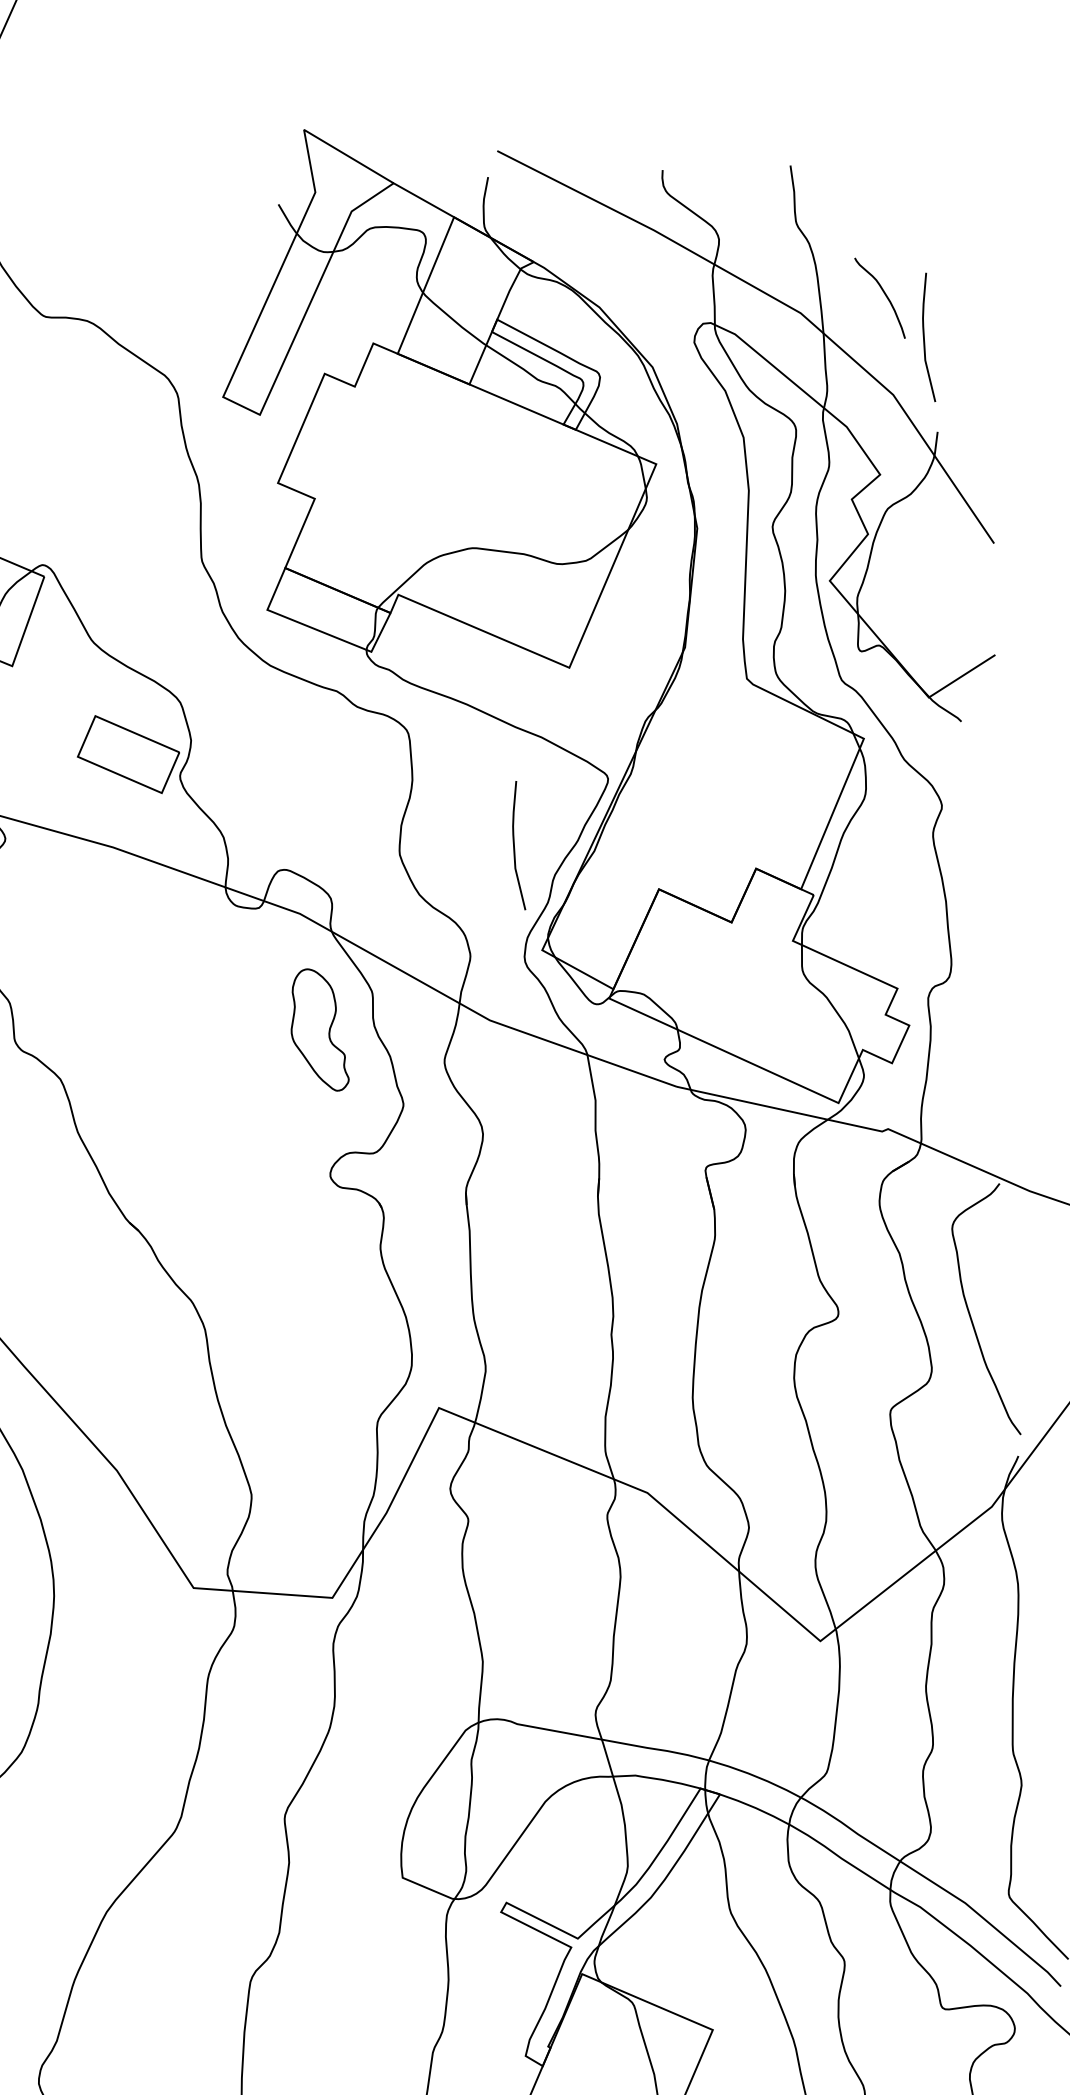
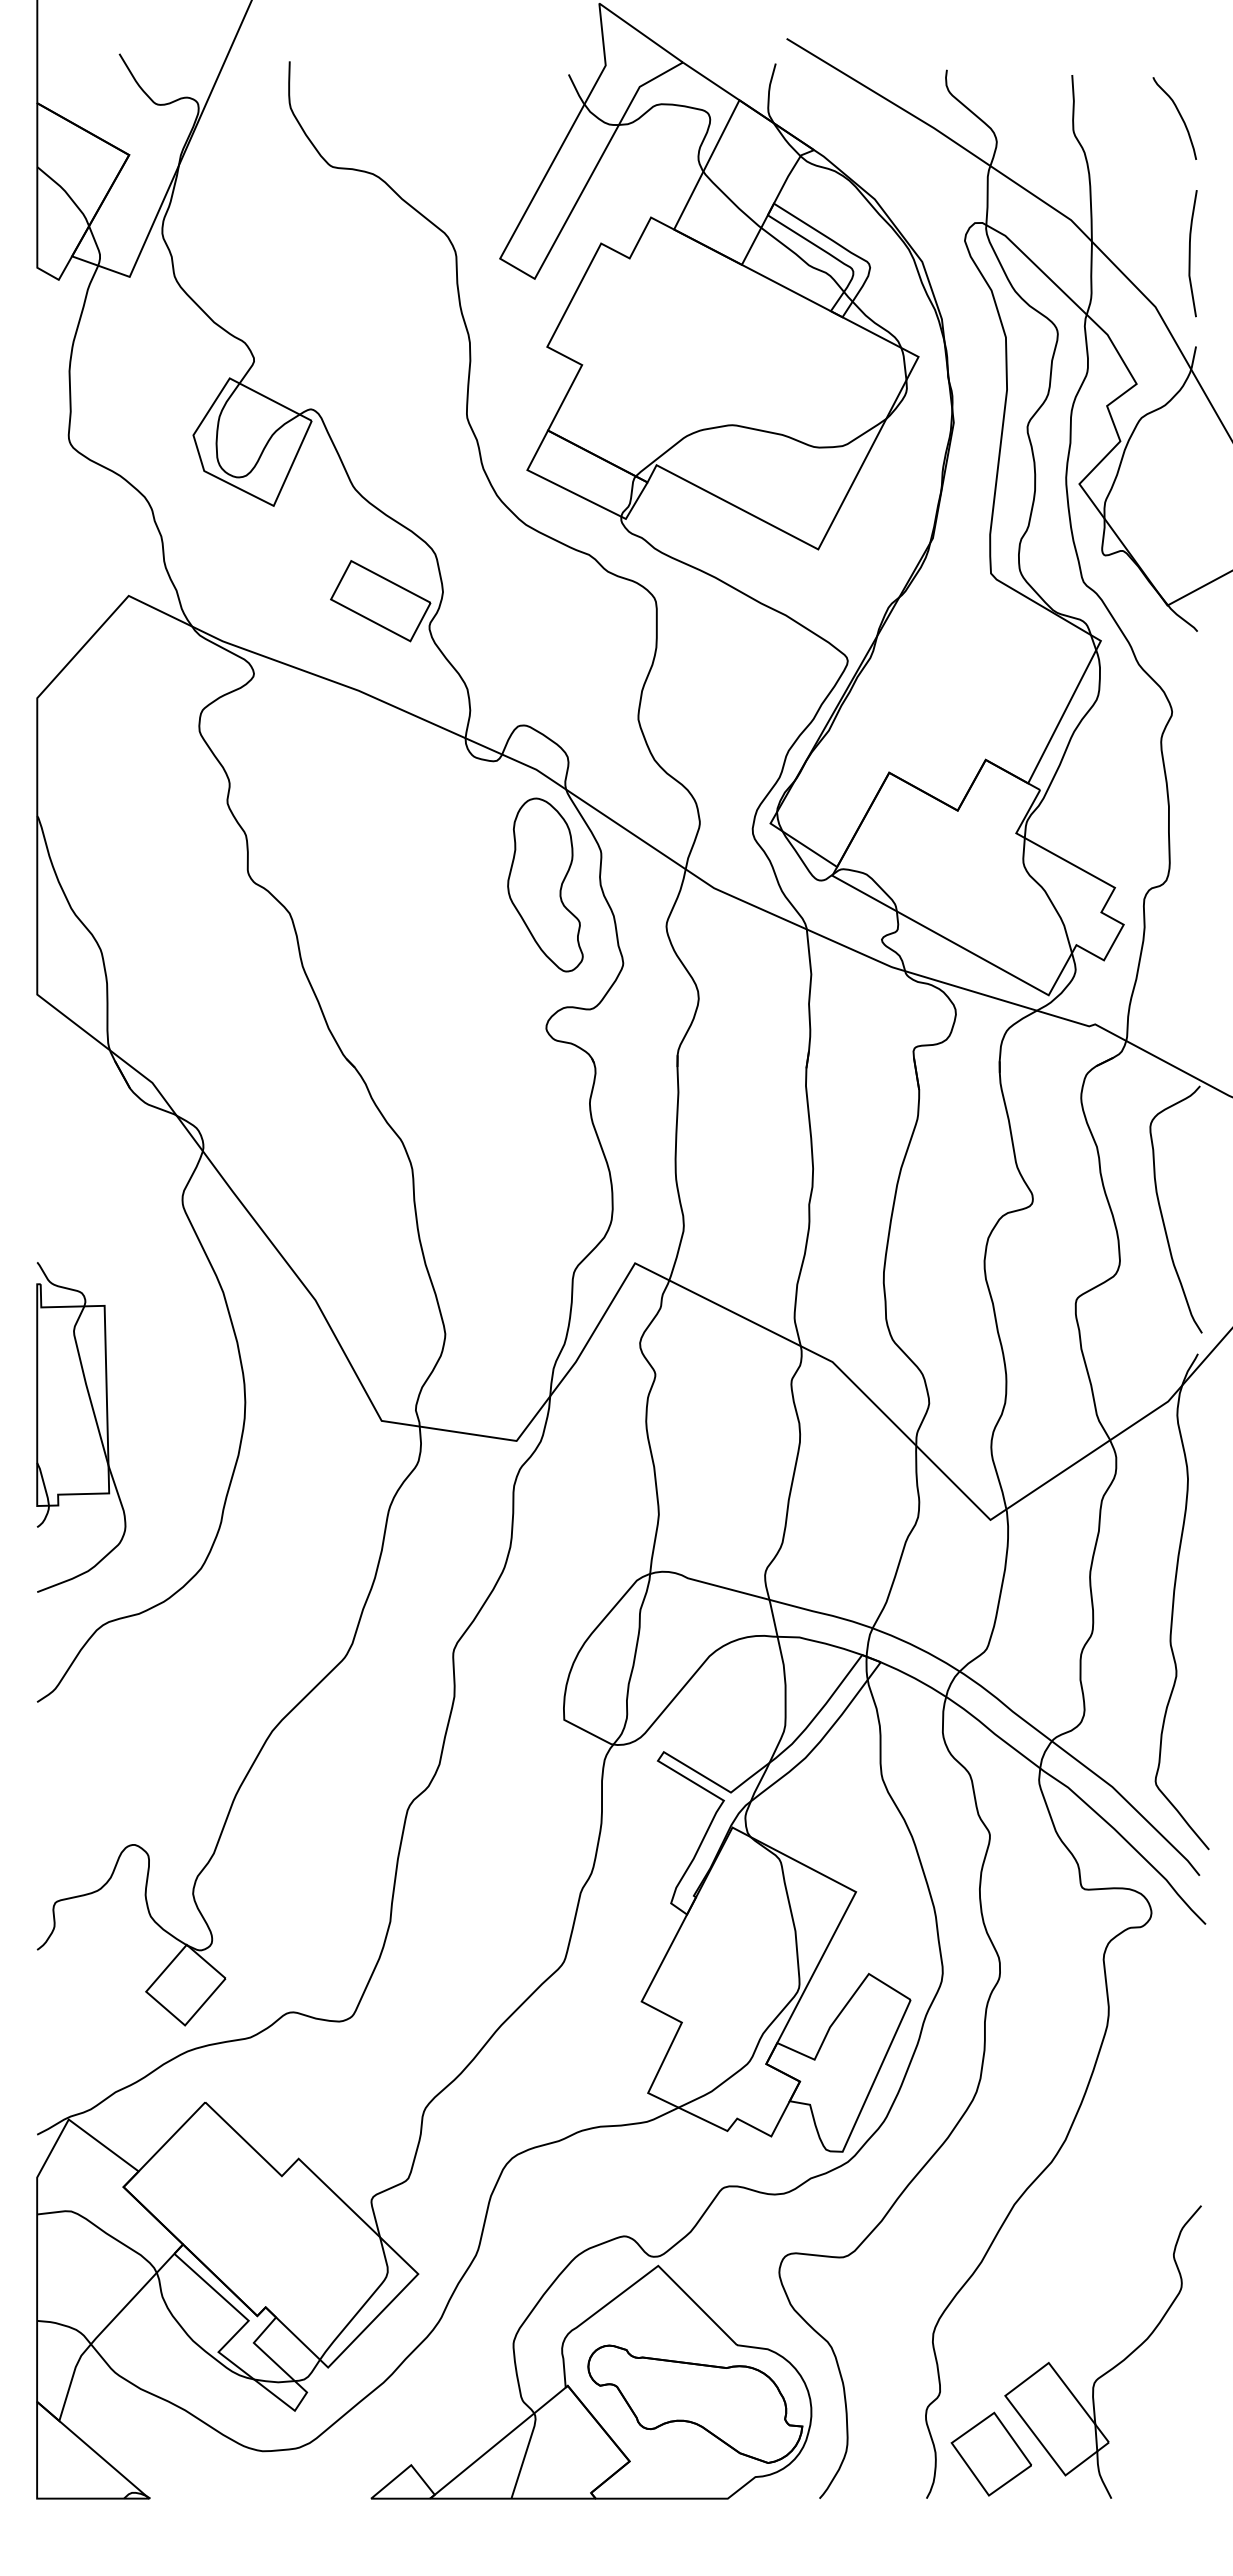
curve: (884, 294) -> (1179, 115), moved
curve: (514, 845) -> (751, 719), removed
part: (318, 1029) -> (545, 884), size x1.43

